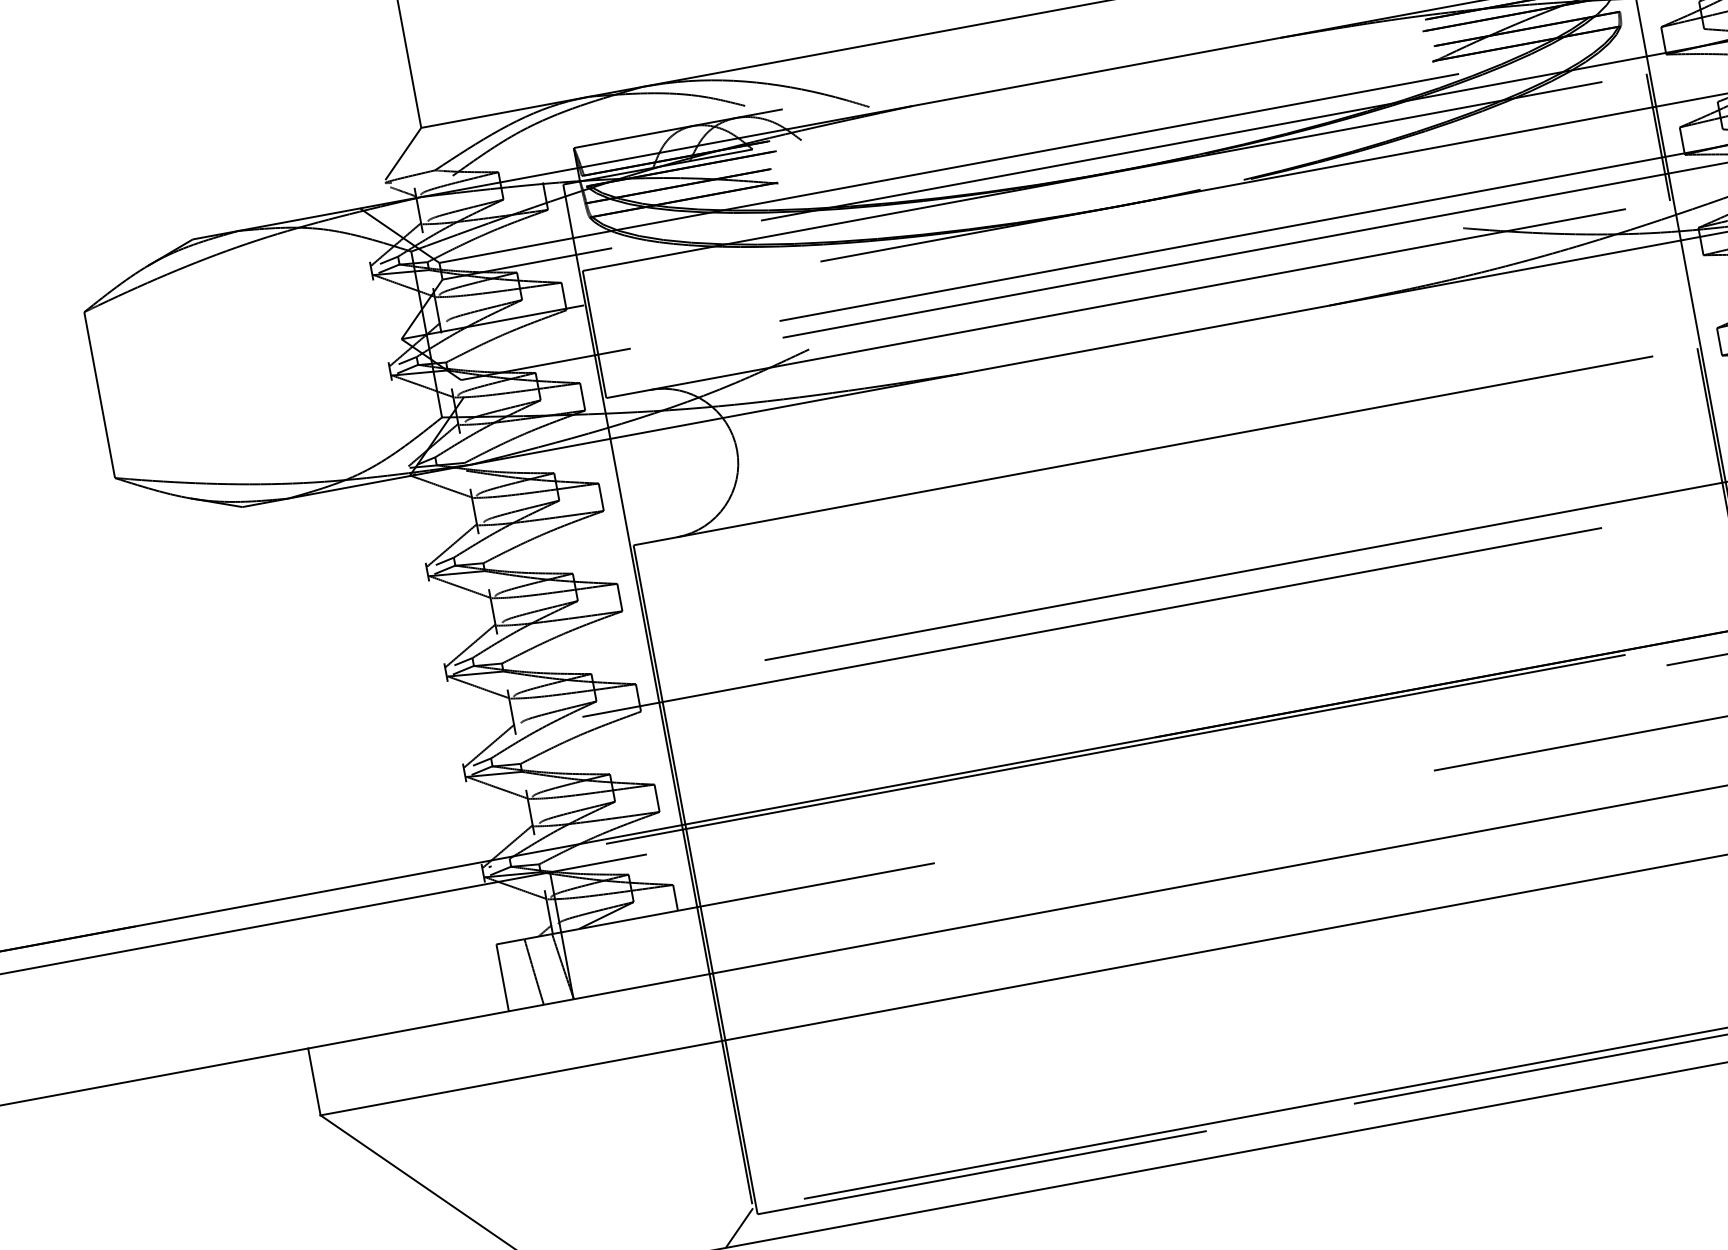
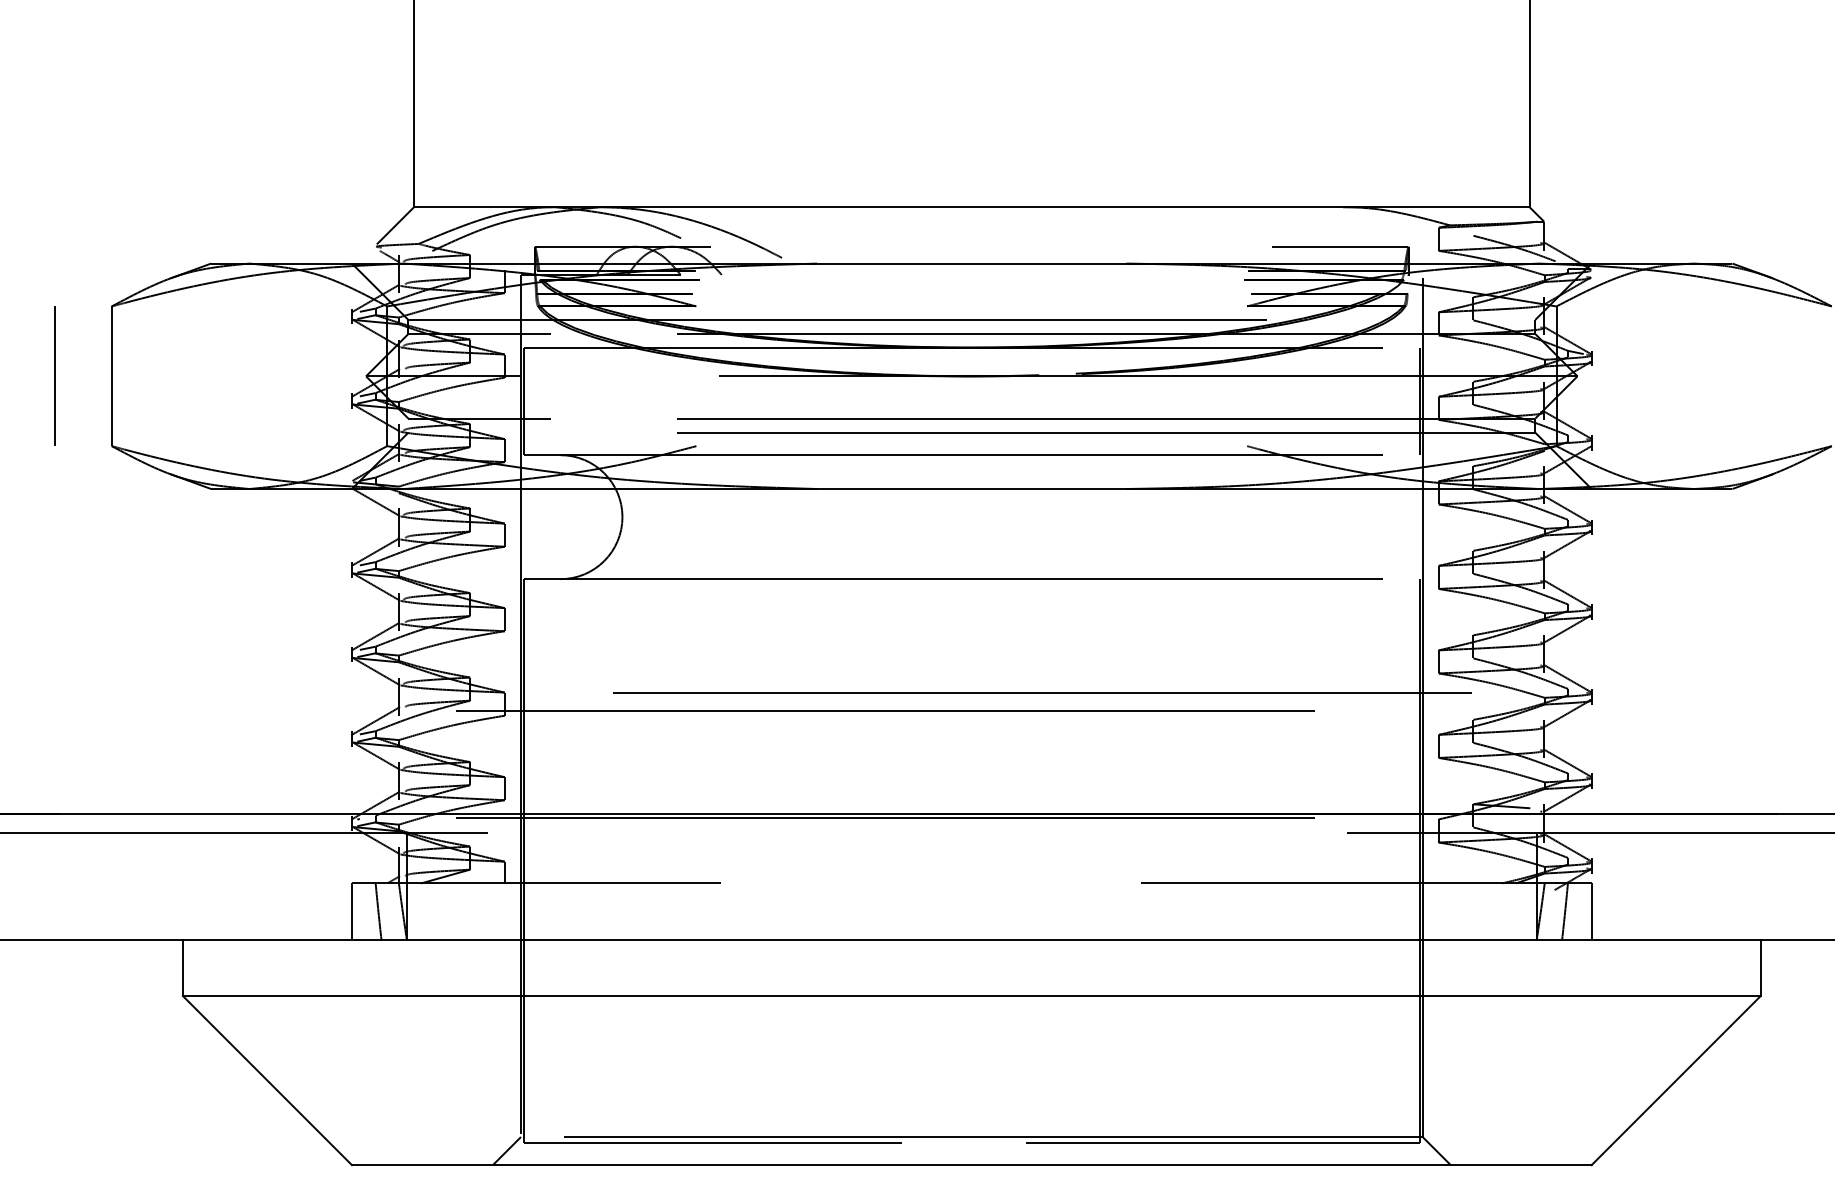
line: (31, 406) -> (54, 375), added

